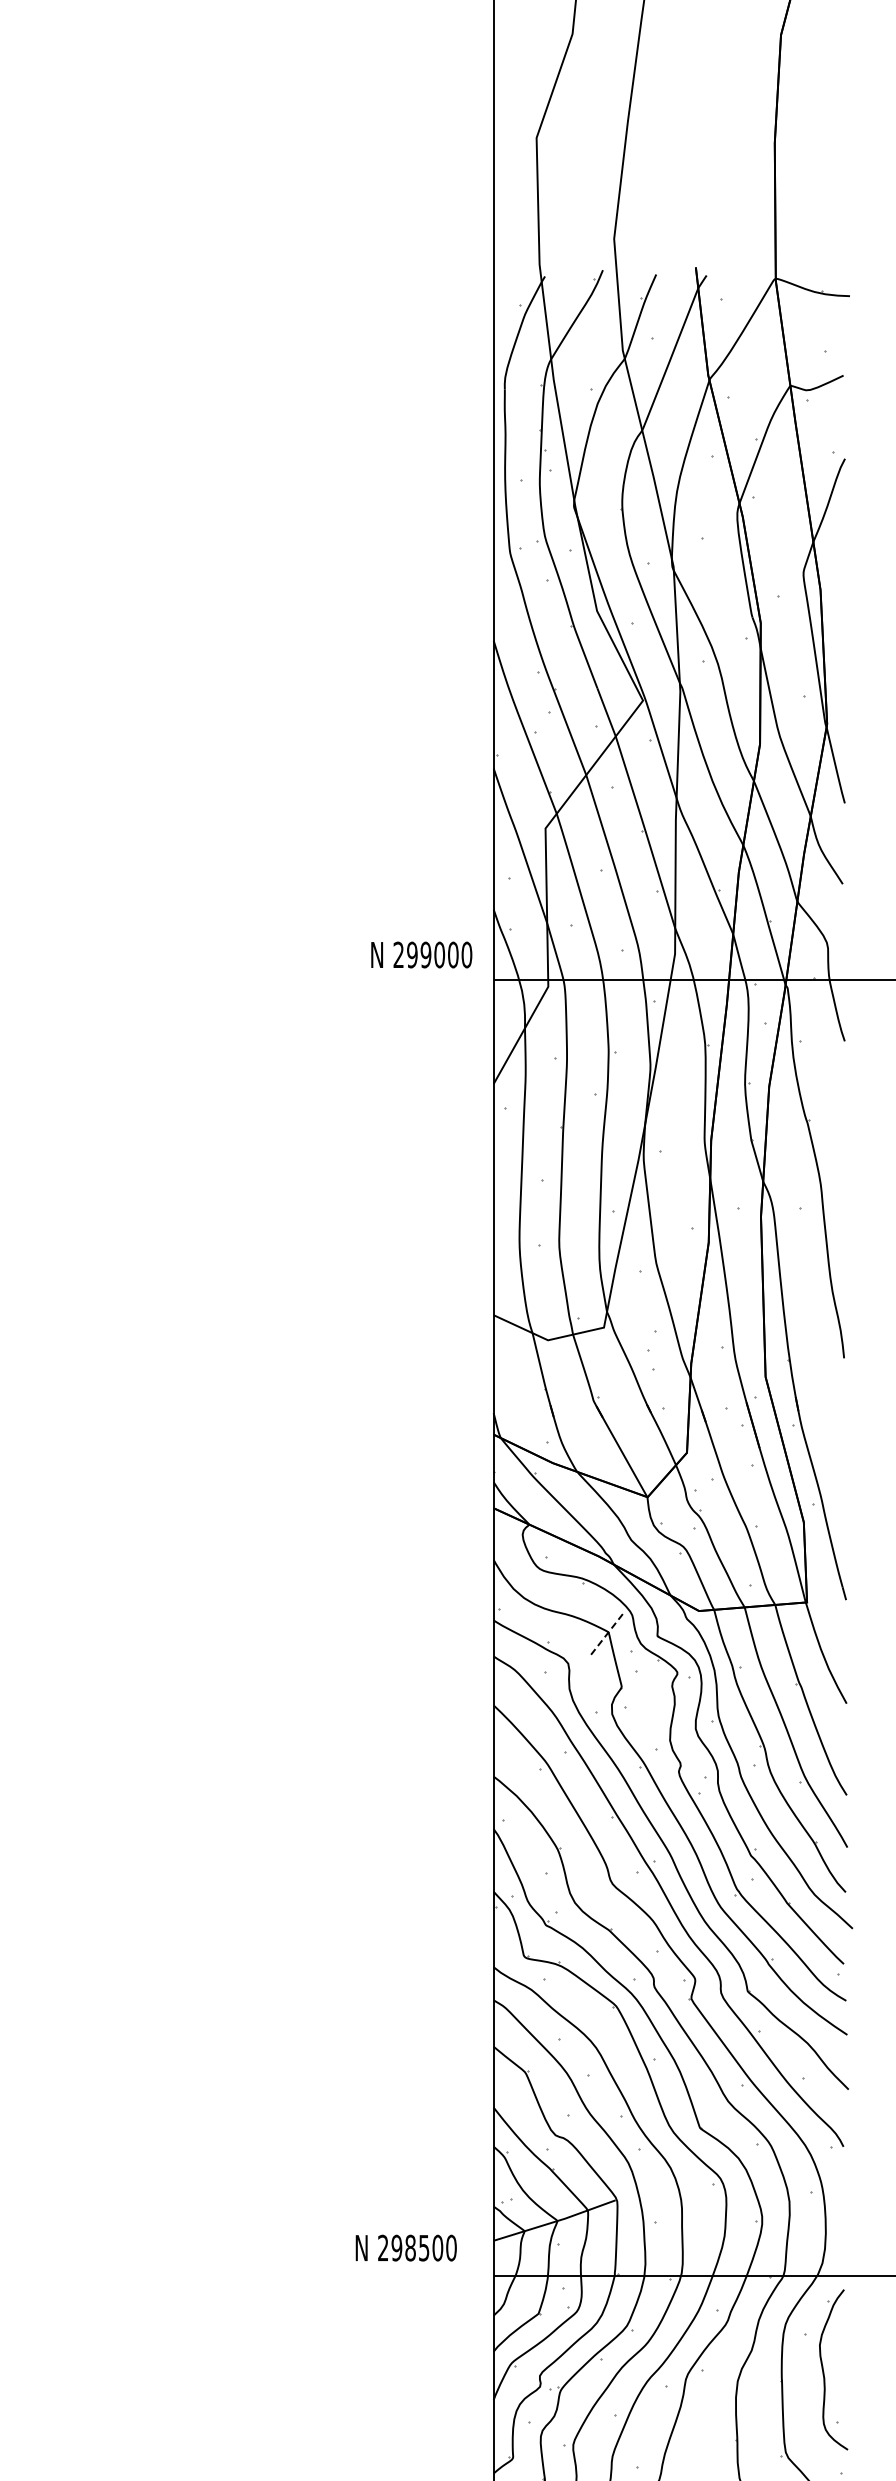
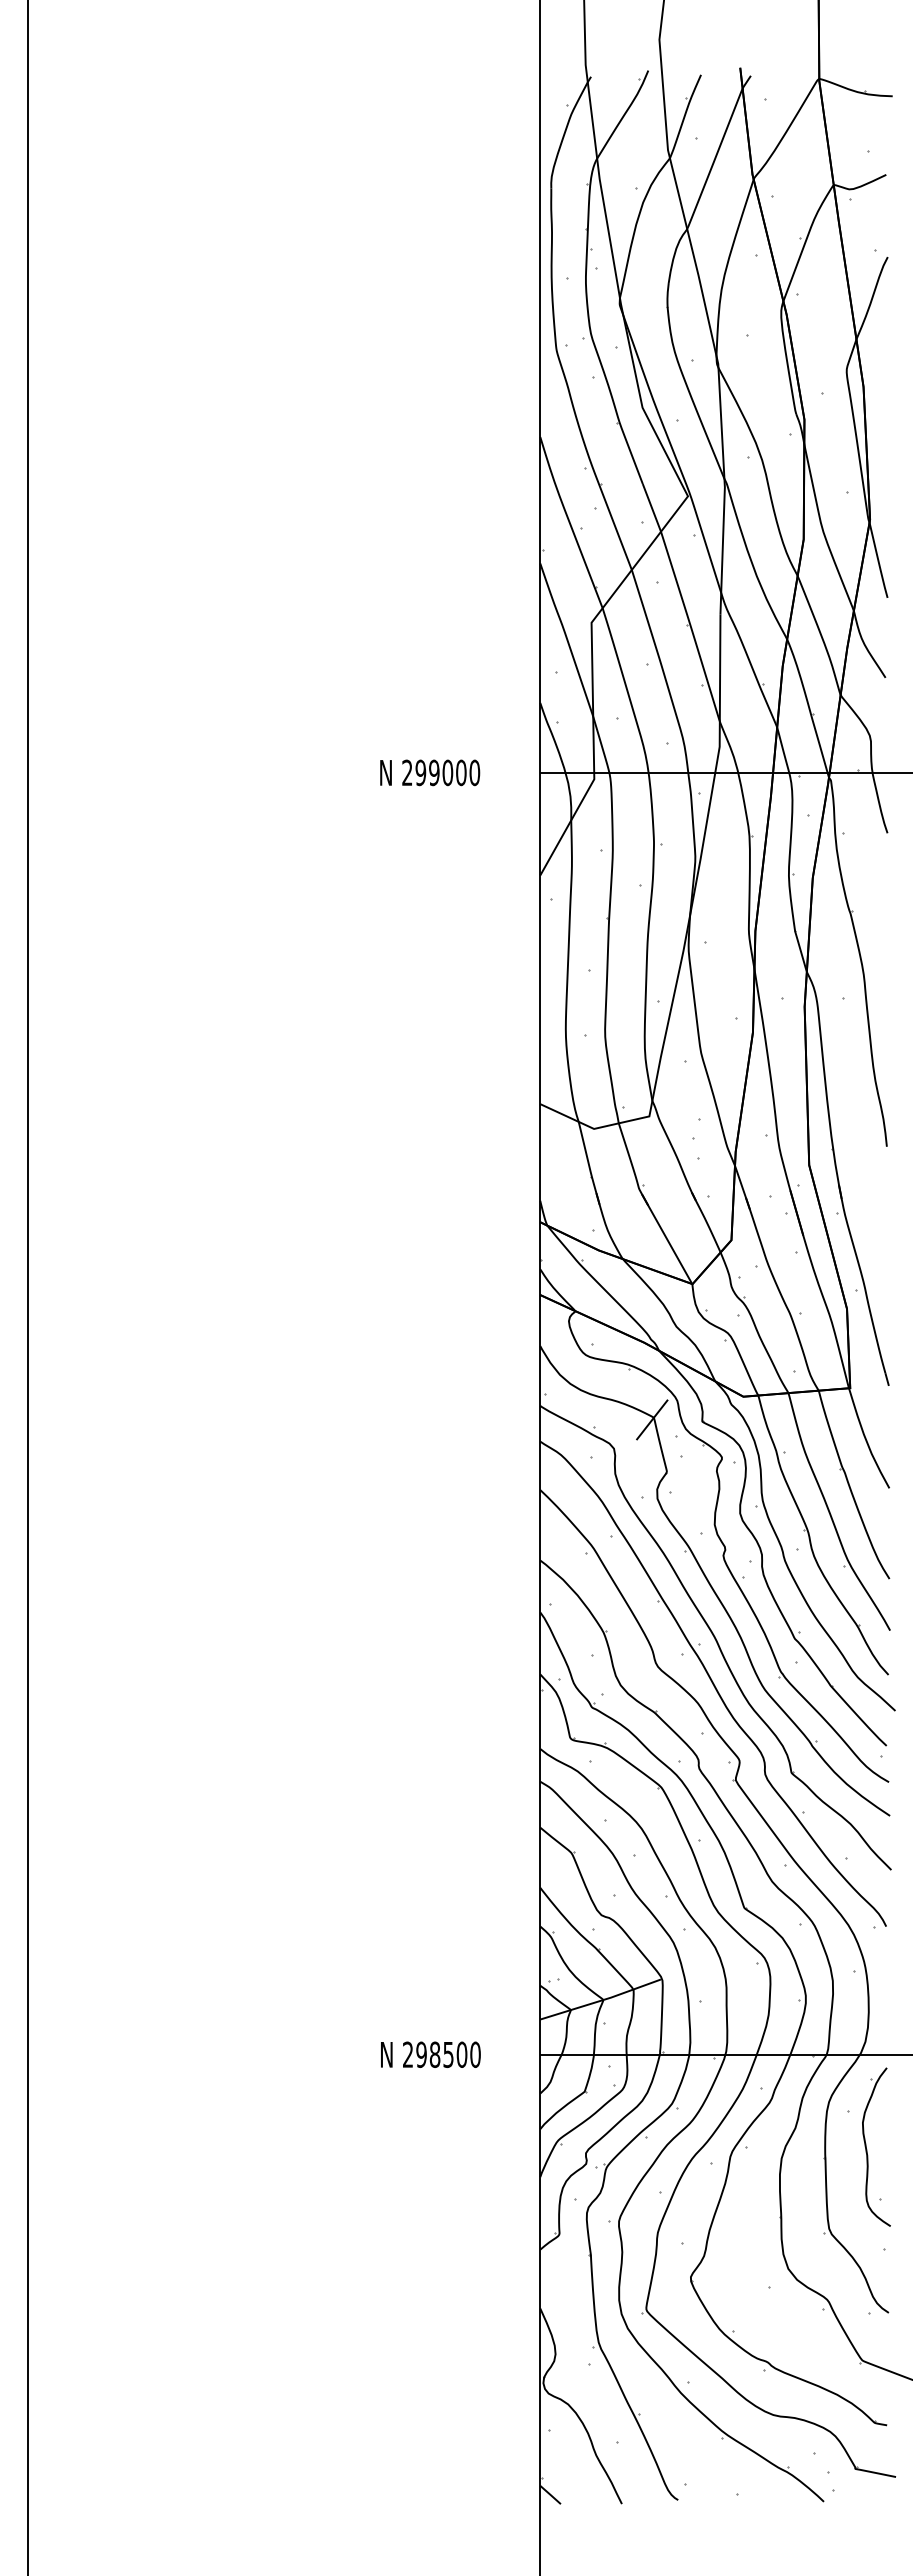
text: (422, 954) -> (430, 772), moved
line: (607, 1634) -> (652, 1419), dashed -> solid
text: (405, 2247) -> (430, 2054), moved

